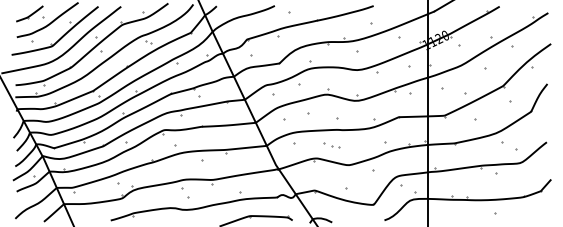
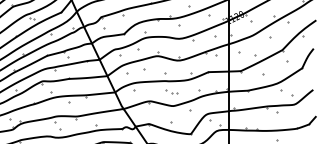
part: (331, 145) -> (171, 92), moved

